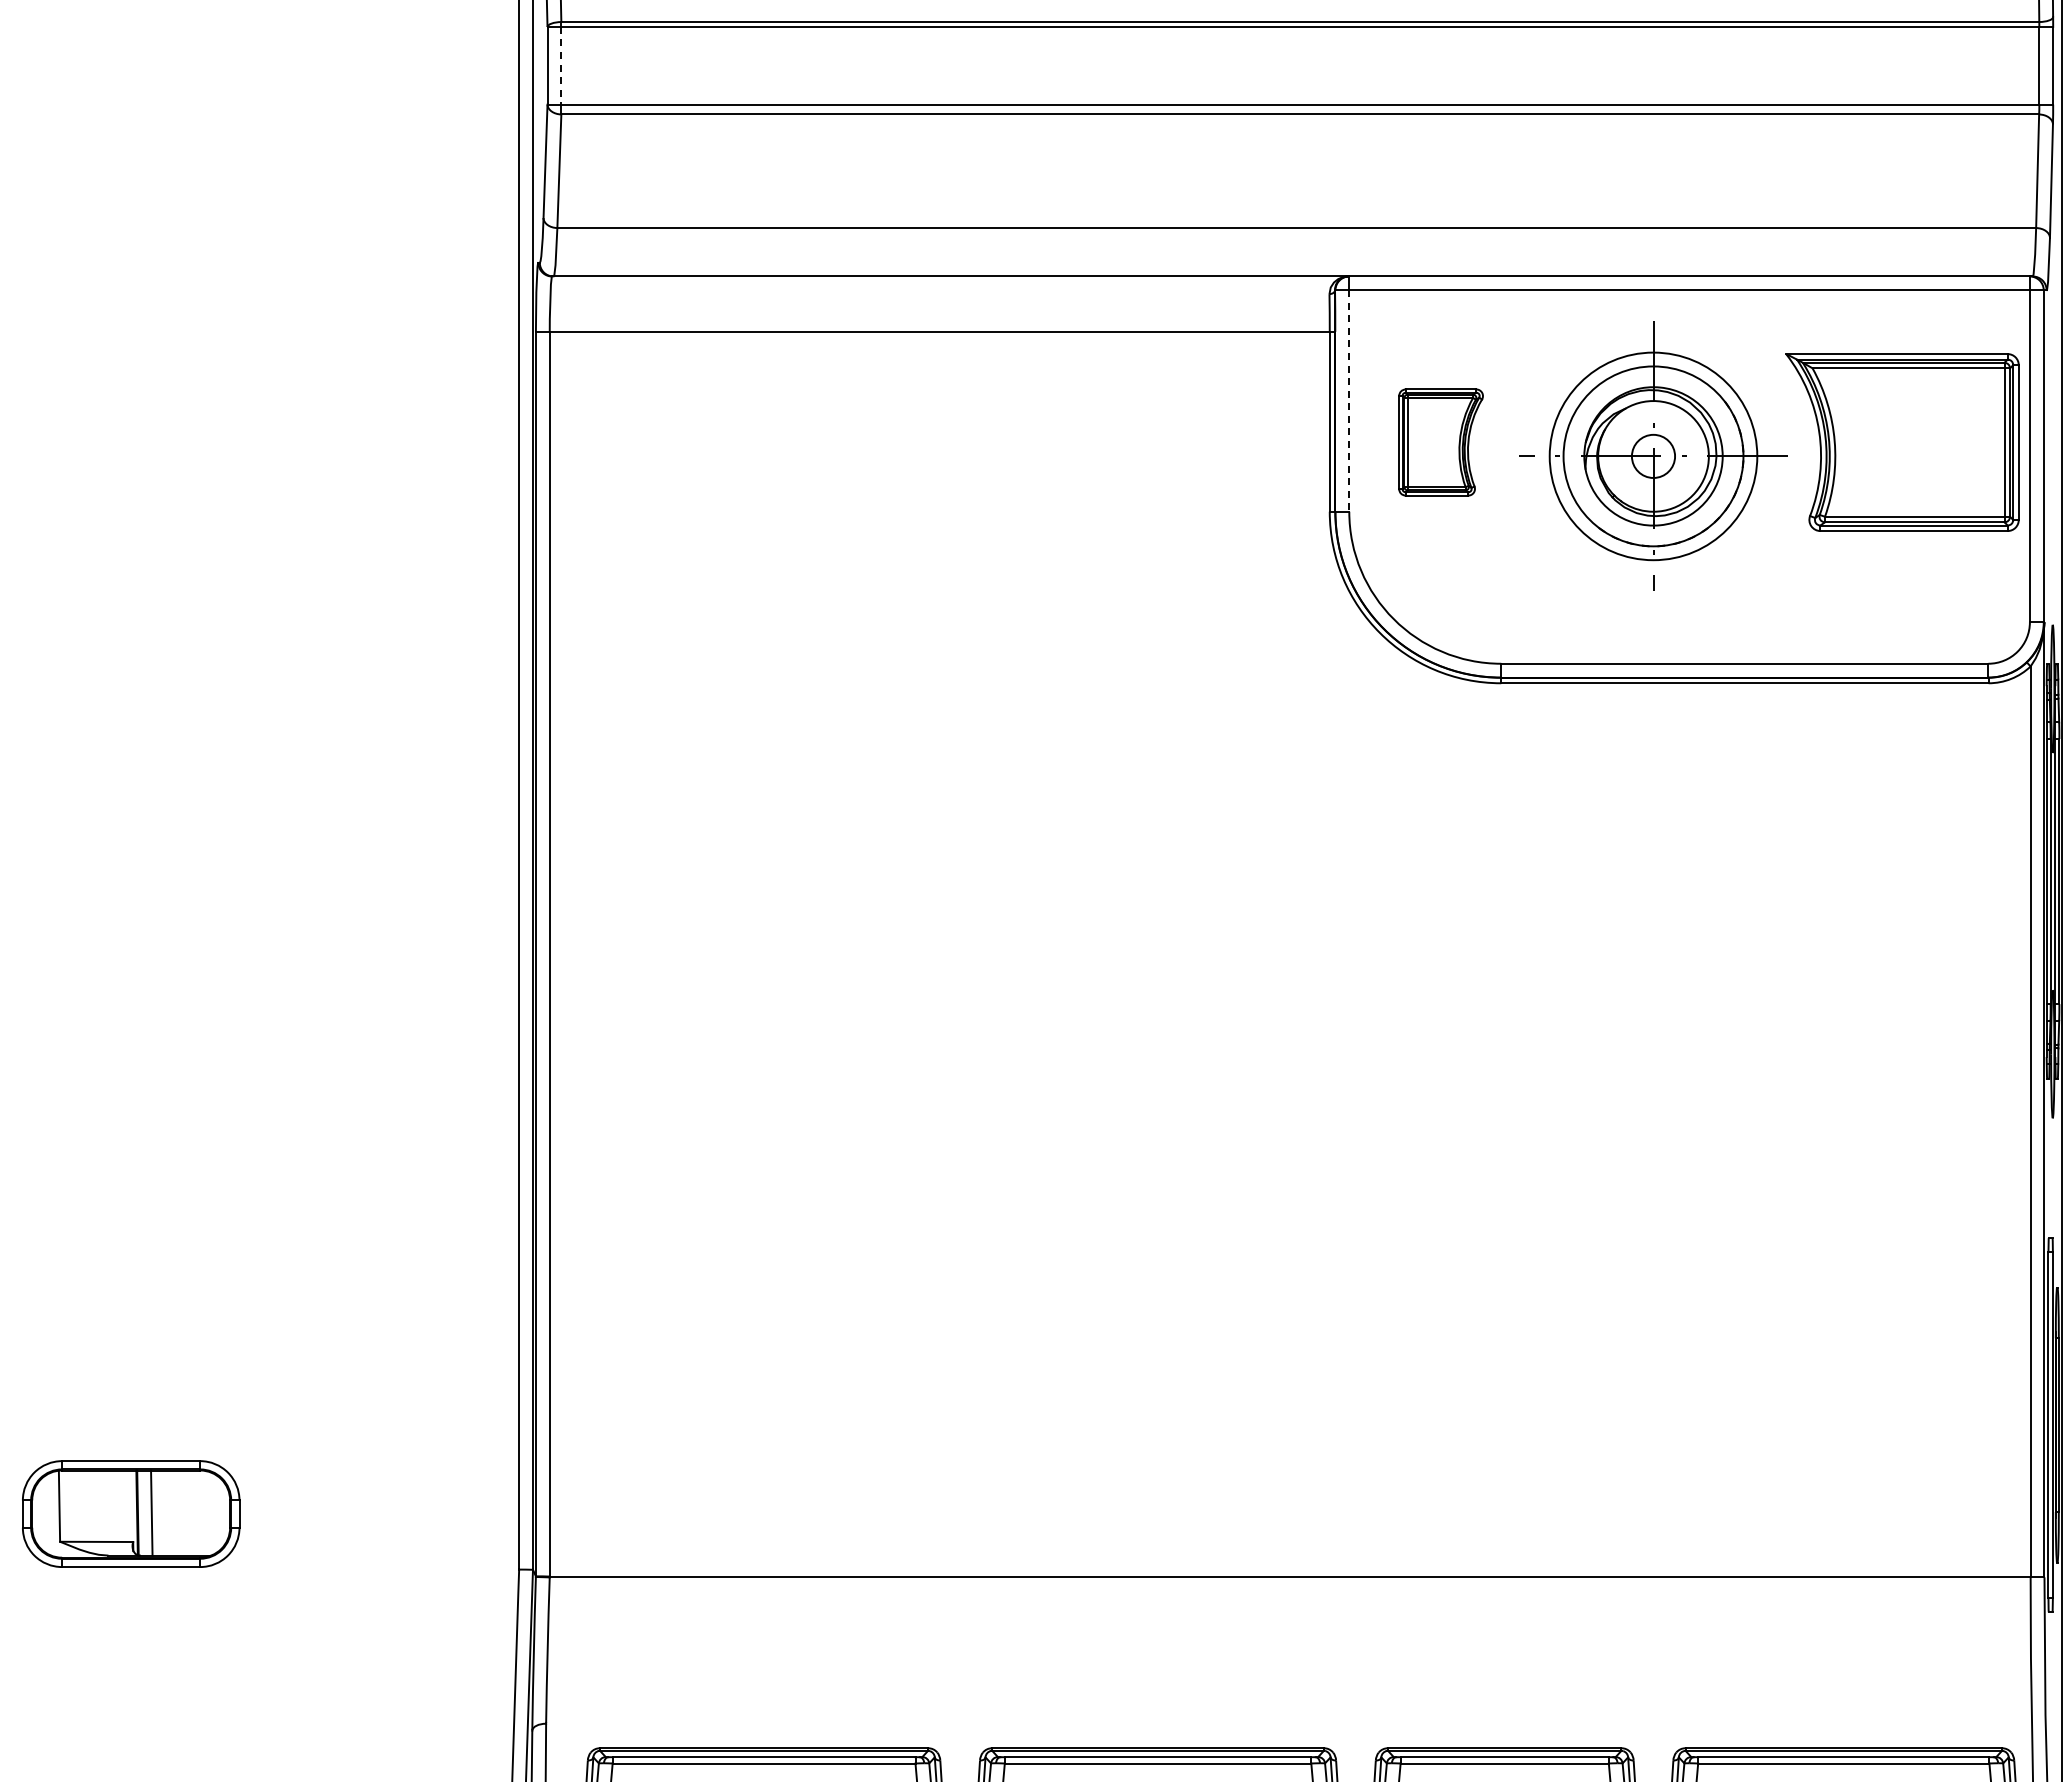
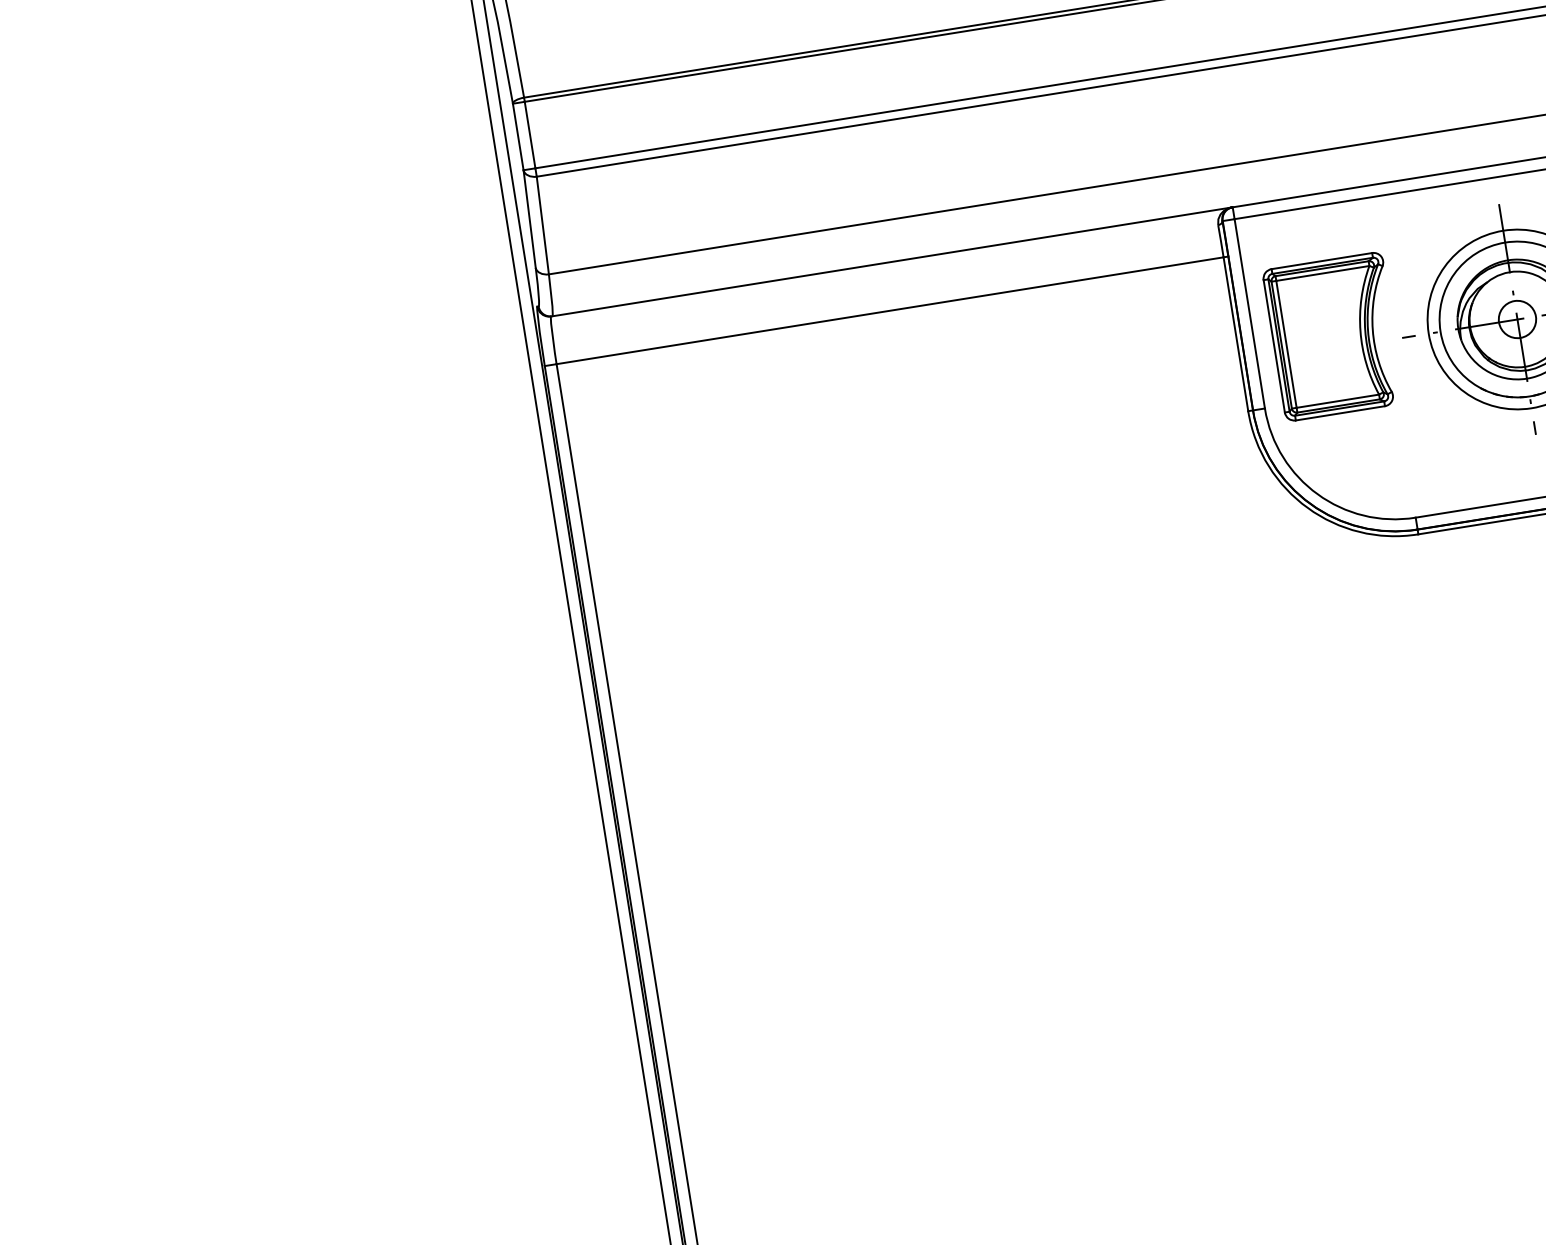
line: (561, 65) -> (530, 134), dashed -> solid
line: (1349, 401) -> (1250, 314), dashed -> solid
part: (1440, 442) -> (1333, 336), size x1.67

